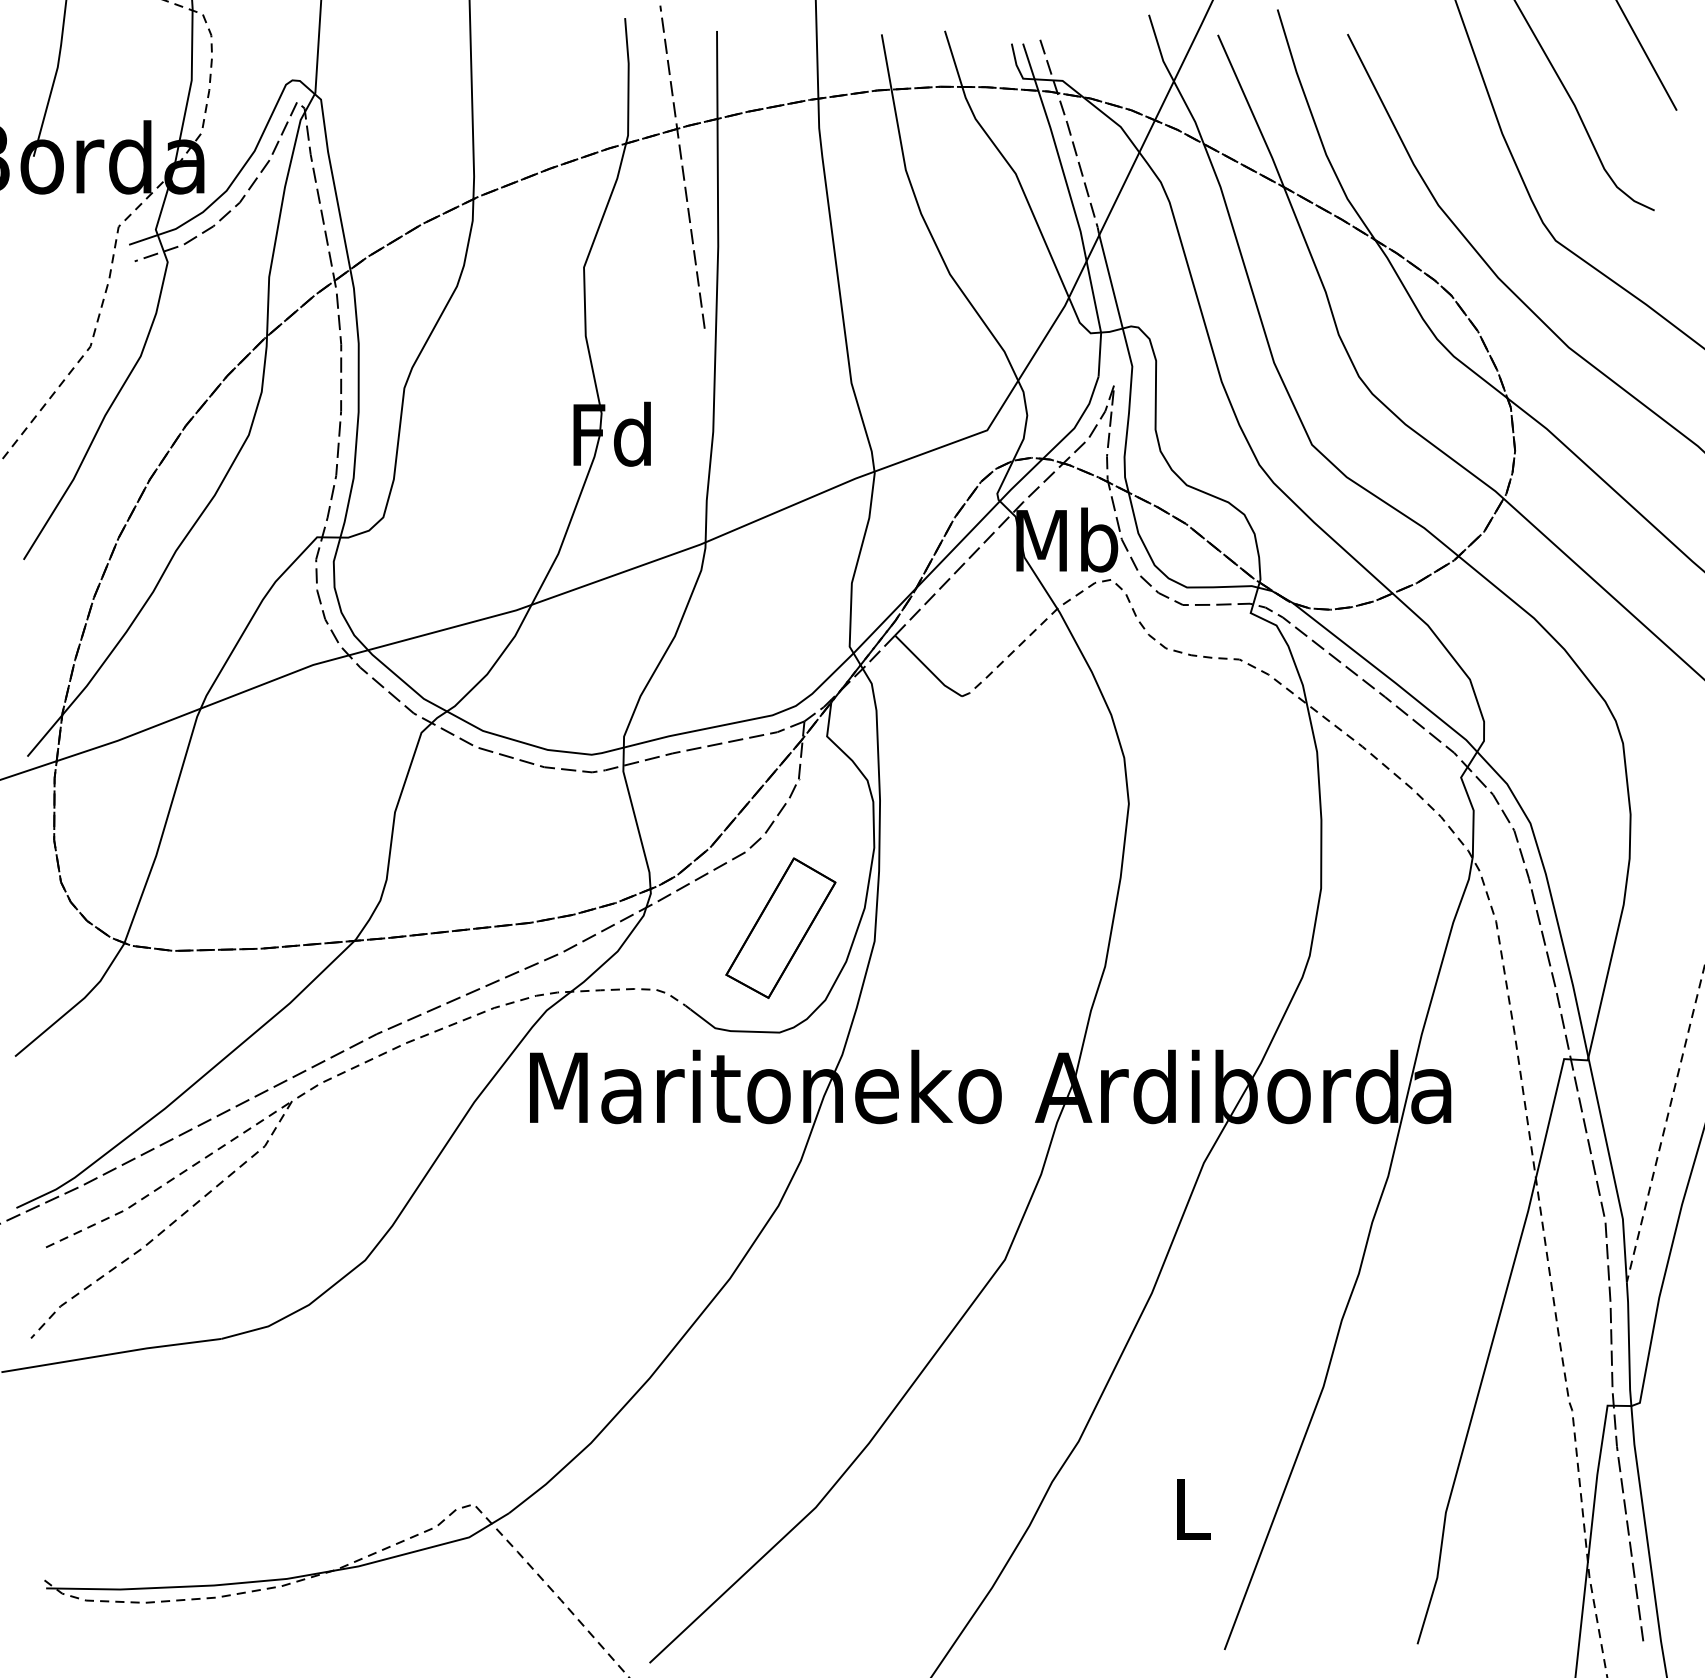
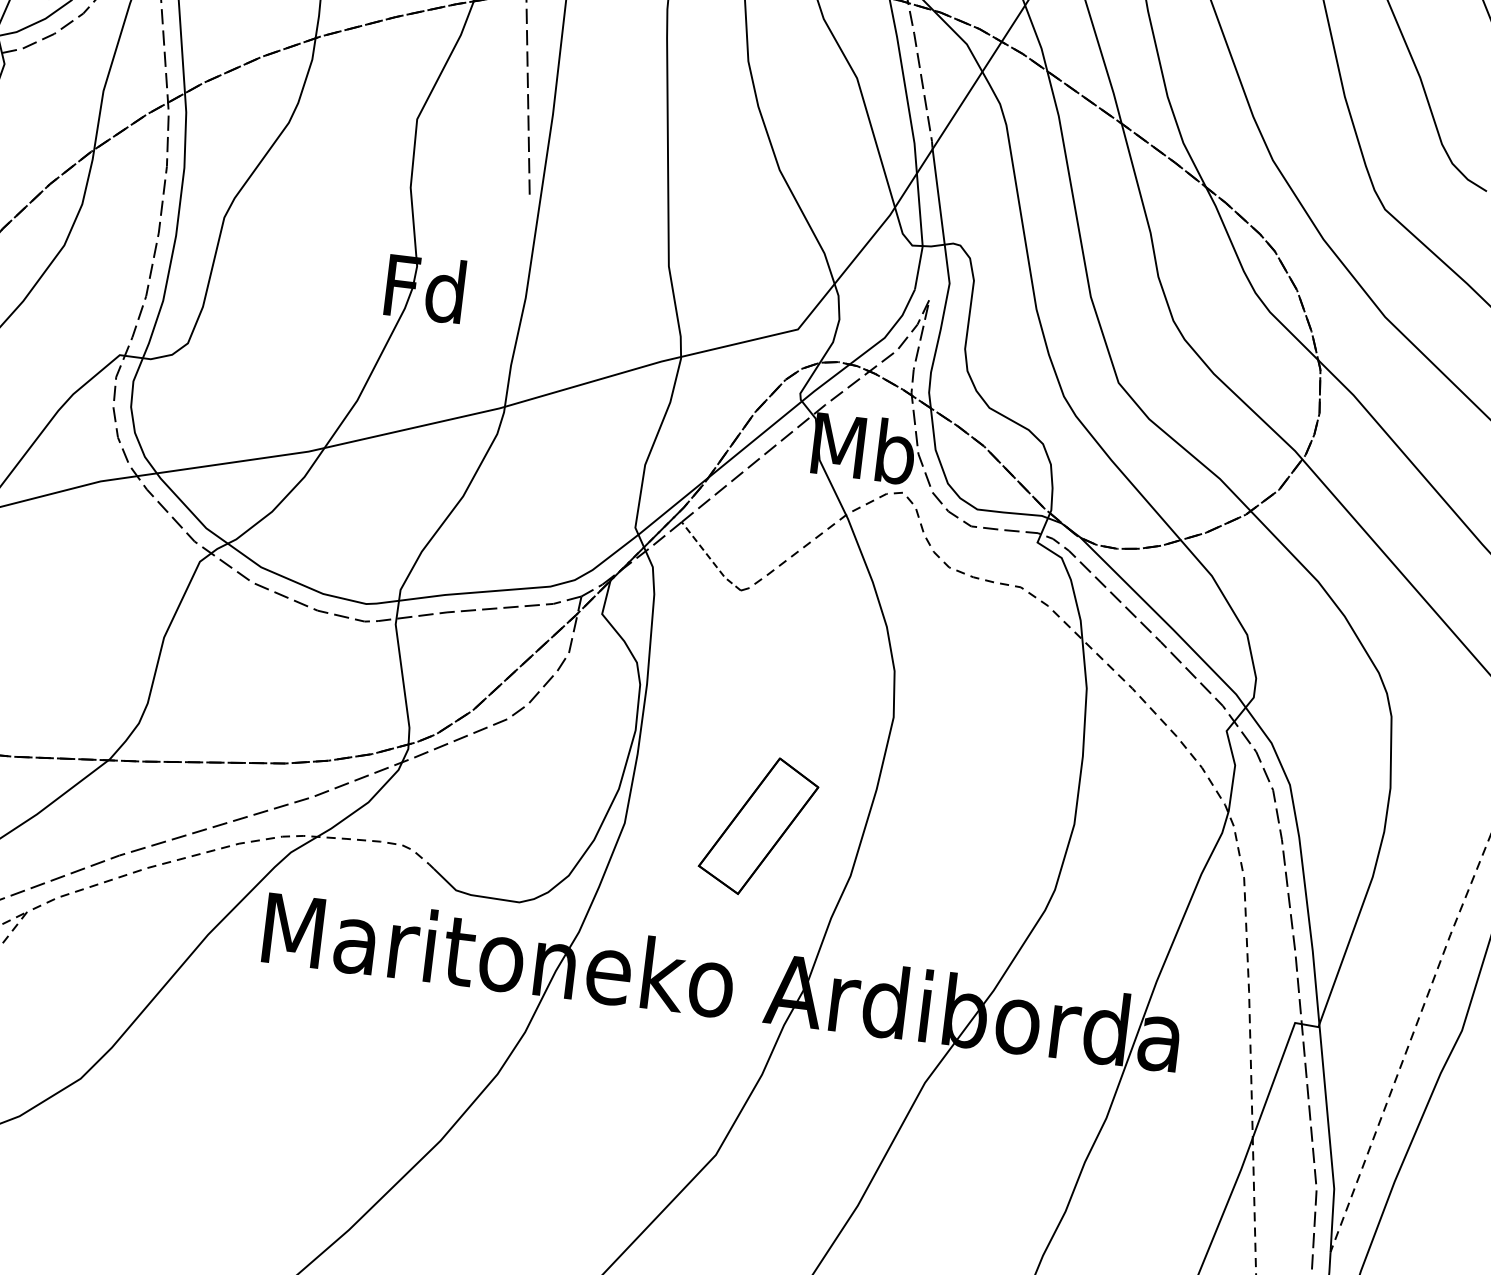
line: (927, 667) -> (710, 557), solid -> dashed
part: (780, 927) -> (758, 825), moved

